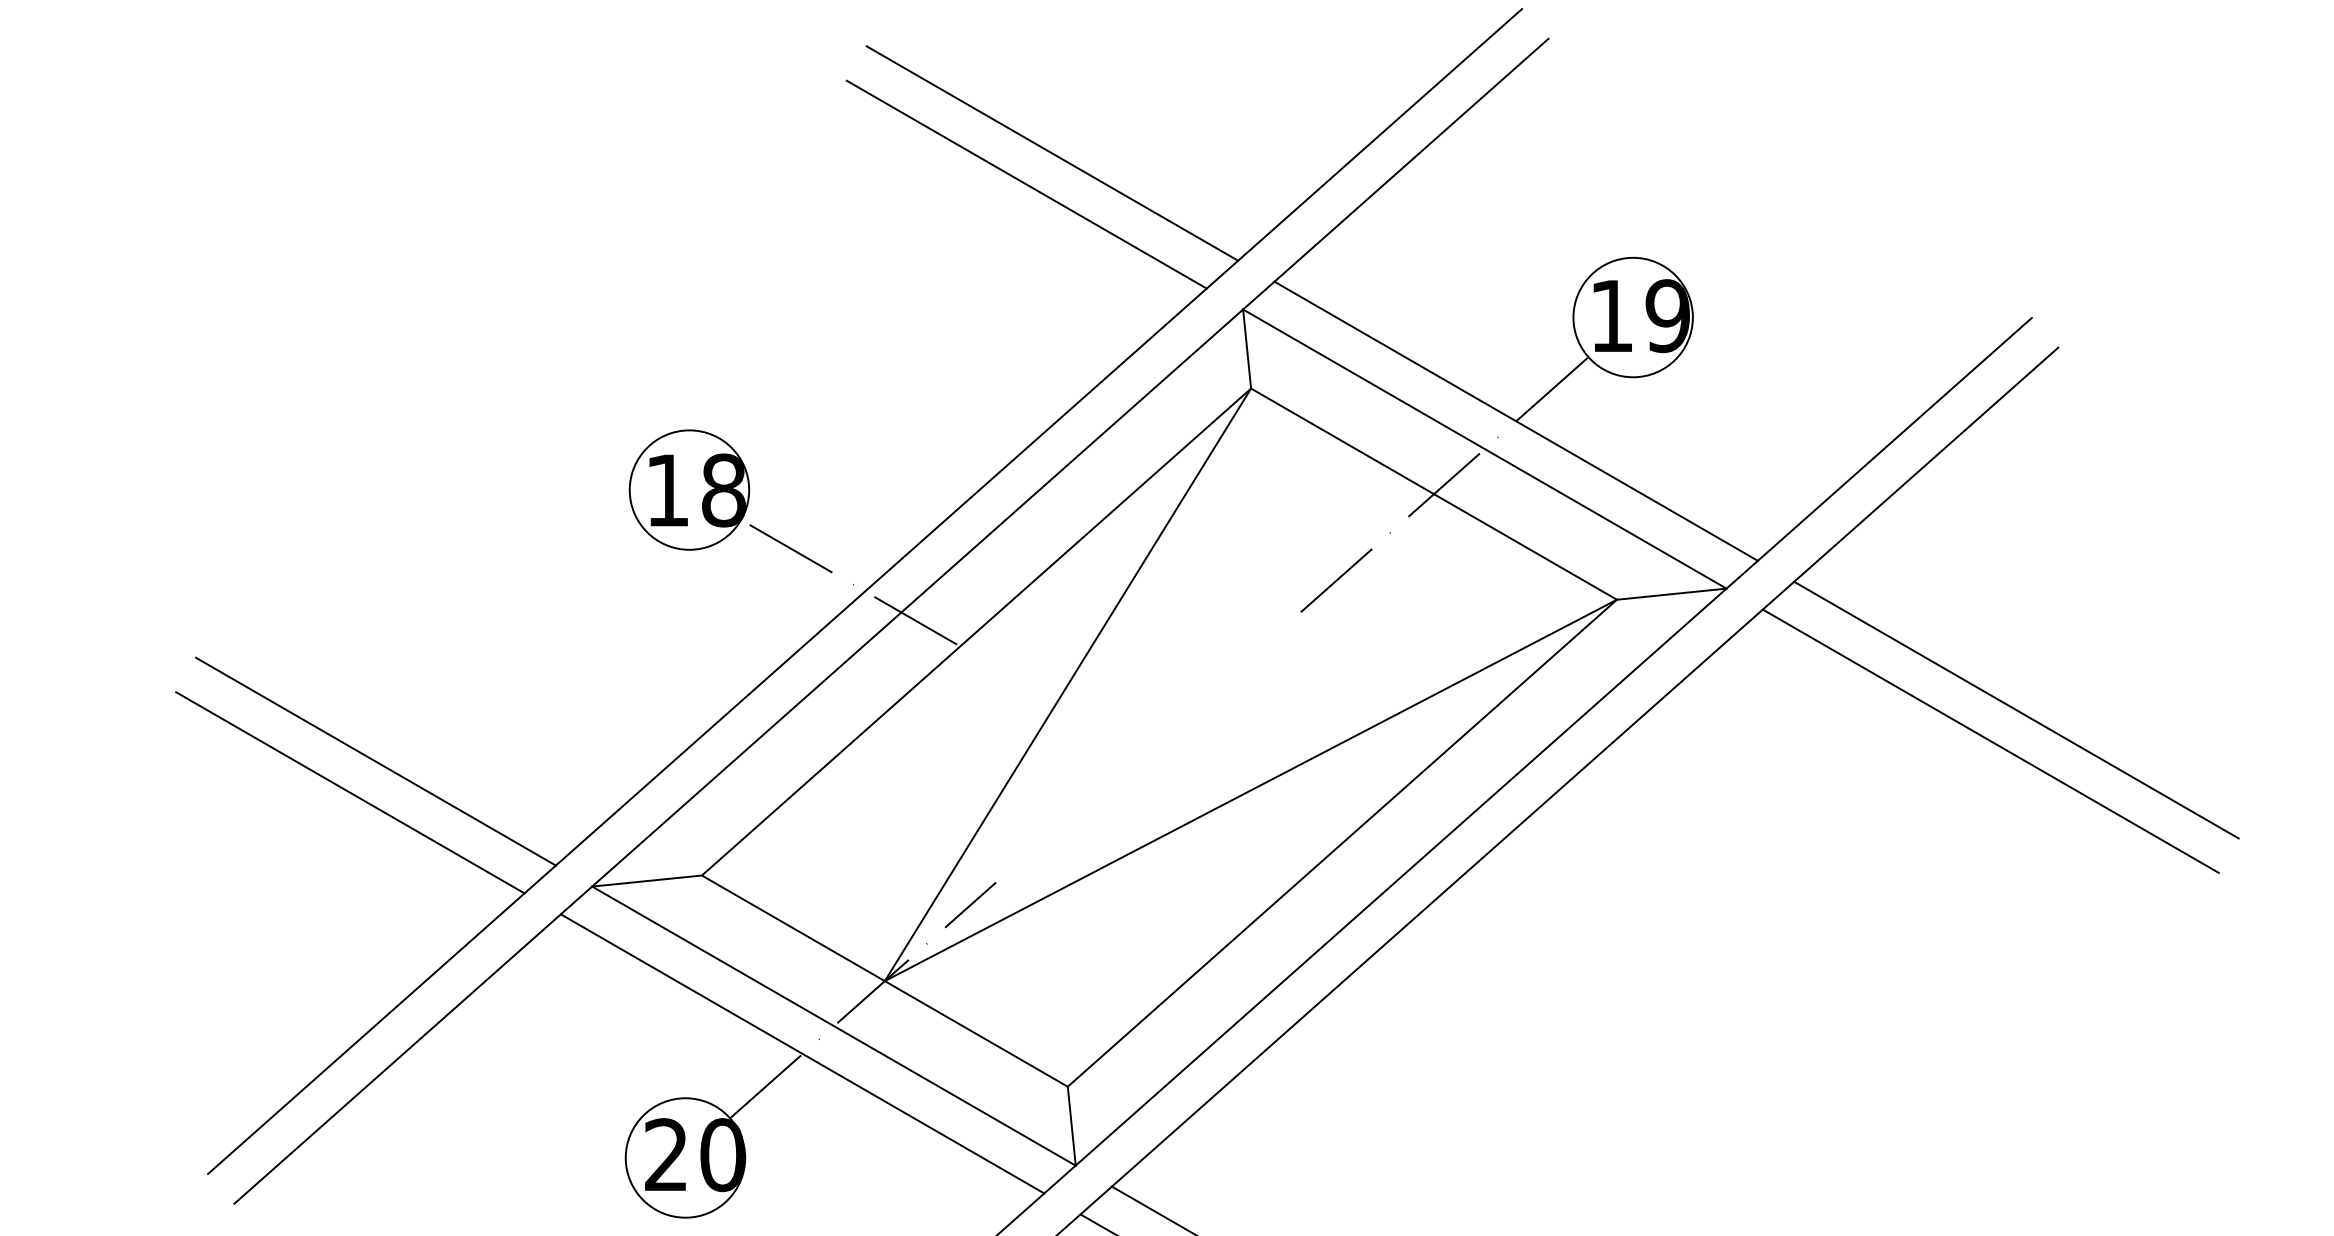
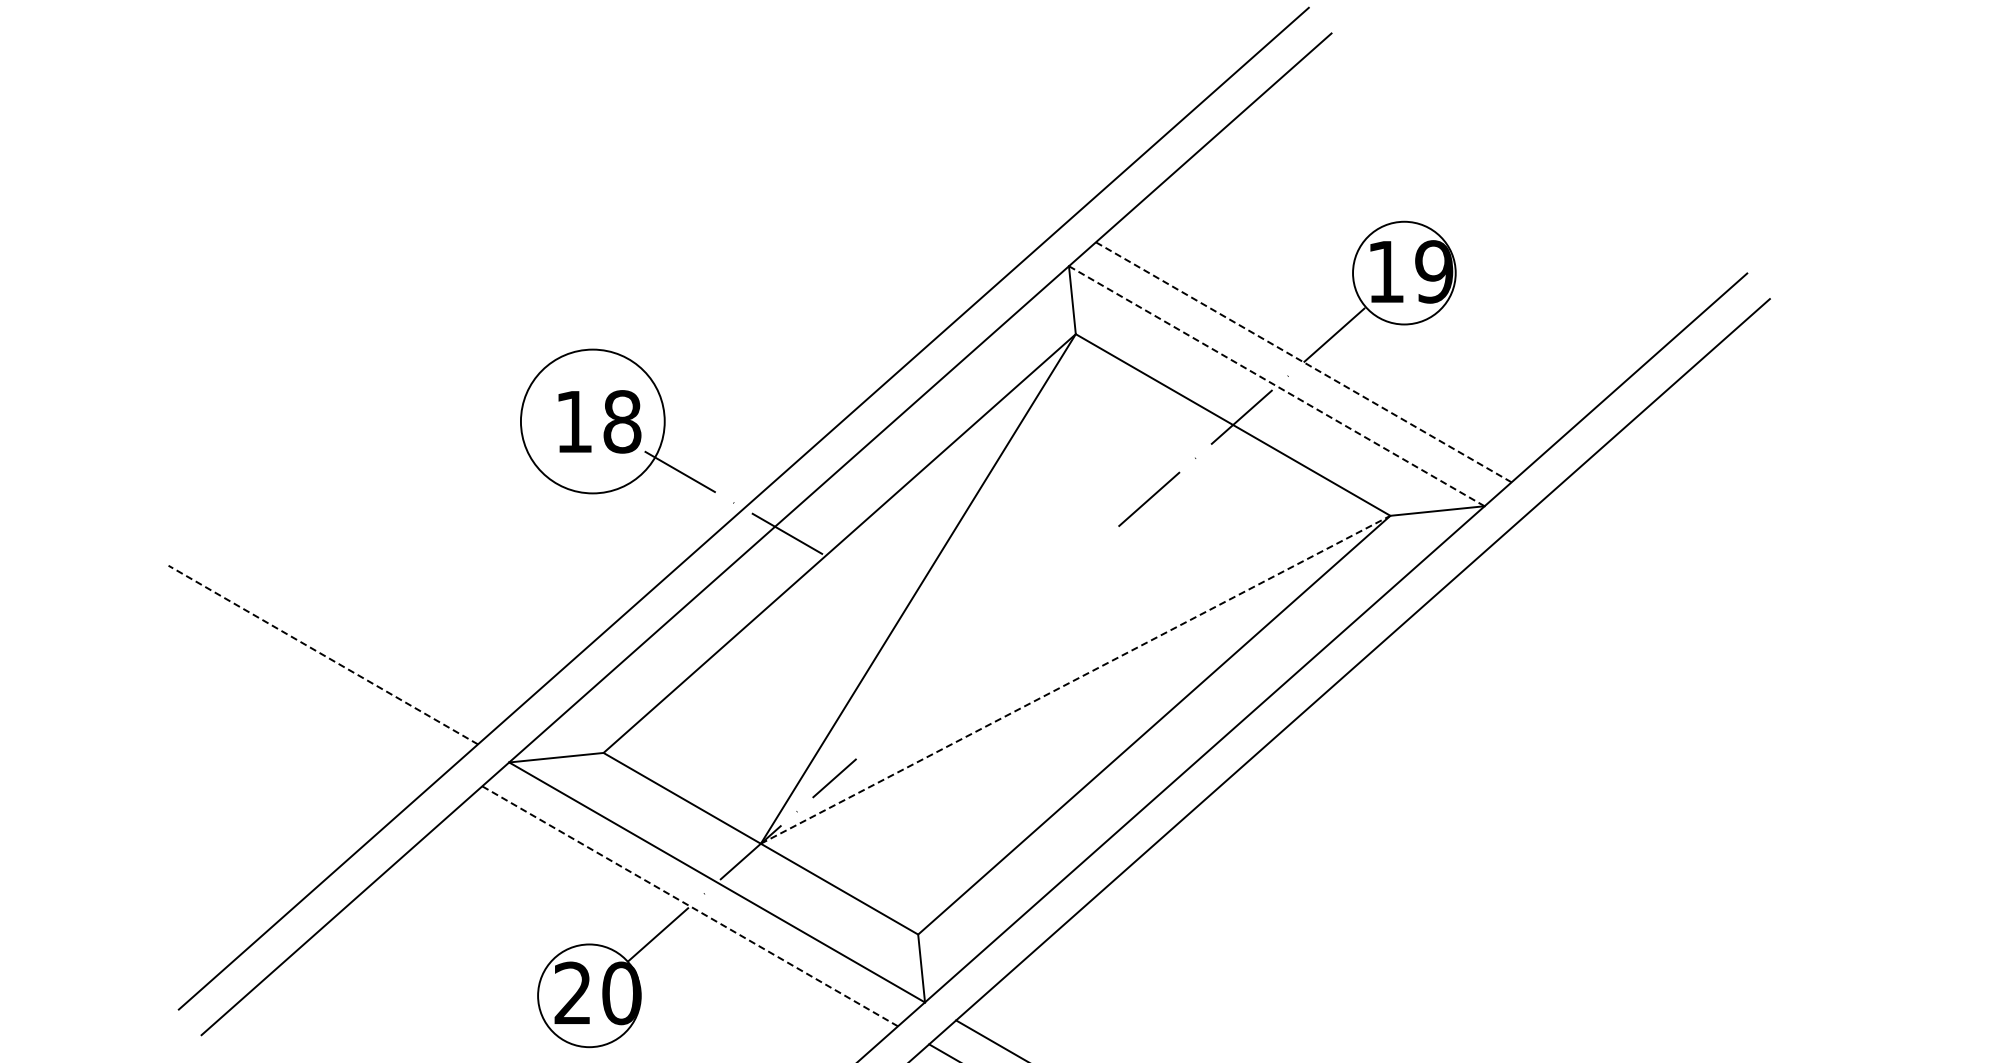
line: (1051, 152) -> (904, 131), removed
line: (1026, 184) -> (882, 158), removed
line: (1515, 421) -> (1303, 362), solid -> dashed
line: (1484, 449) -> (1276, 386), solid -> dashed
circle: (689, 490) -> (592, 421), size x1.4
line: (2015, 709) -> (1733, 610), removed
line: (1990, 741) -> (1711, 637), removed
line: (376, 762) -> (323, 655), solid -> dashed
line: (1250, 790) -> (1075, 679), solid -> dashed
line: (350, 792) -> (301, 681), removed
line: (801, 1054) -> (689, 906), solid -> dashed

